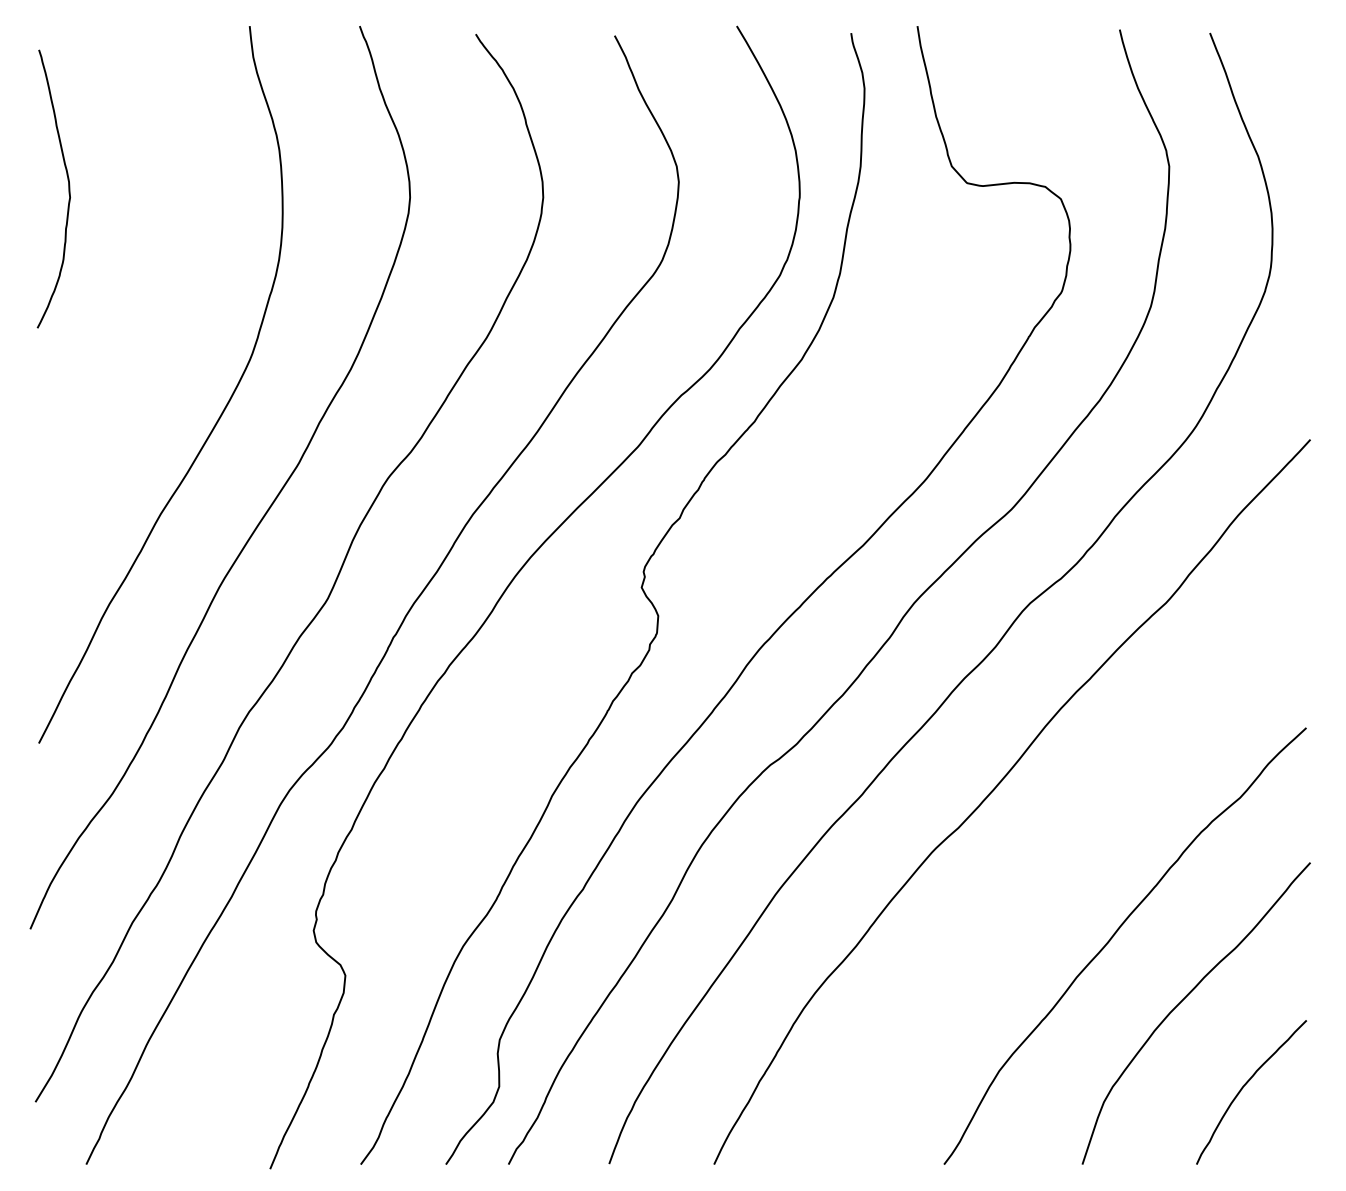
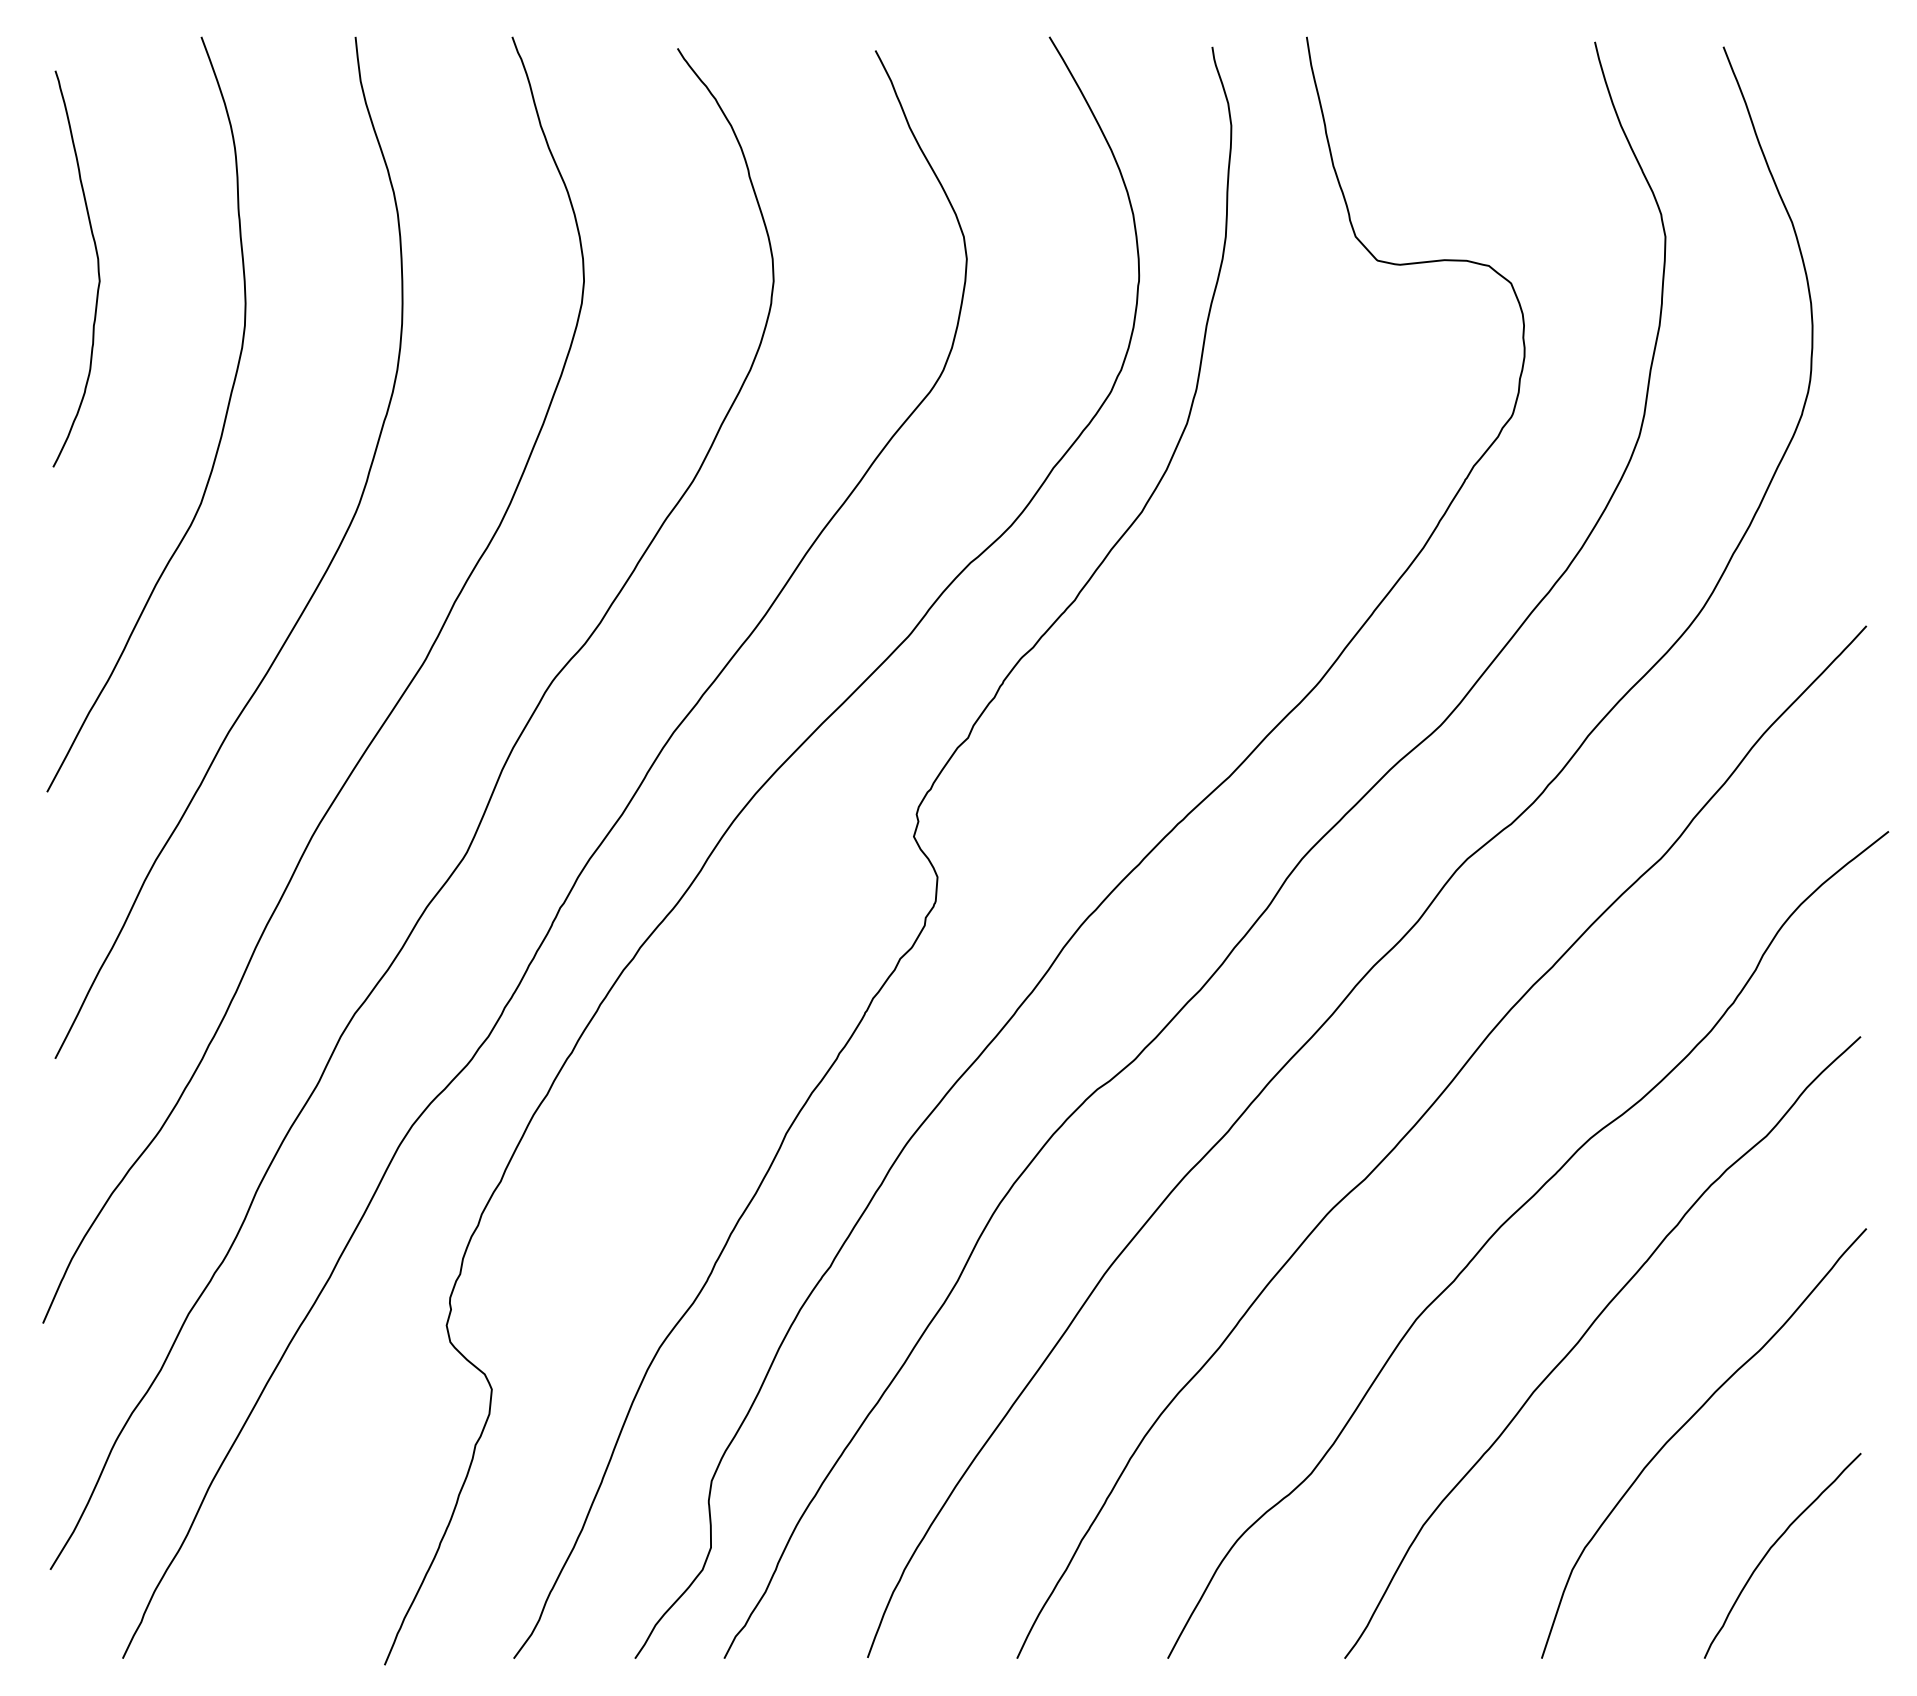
curve: (155, 302) -> (221, 430), added
curve: (1057, 858) -> (1506, 1222), added

